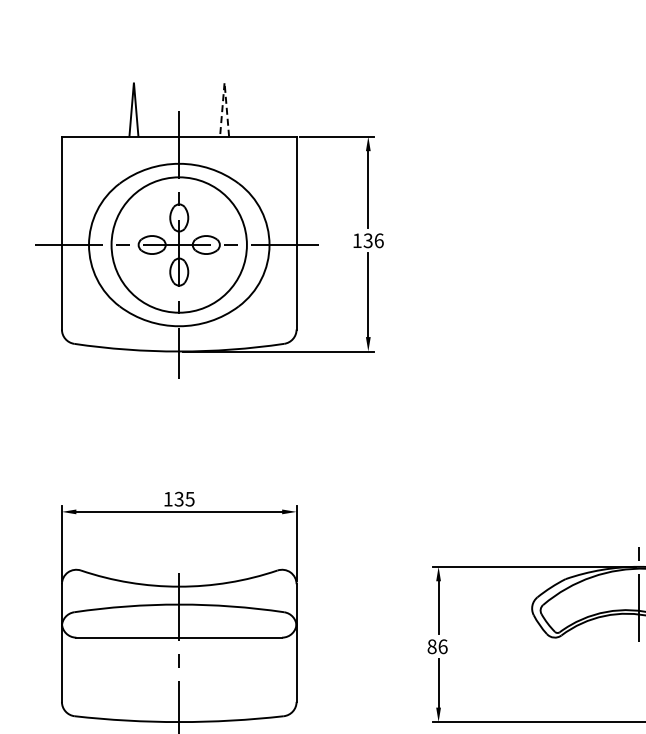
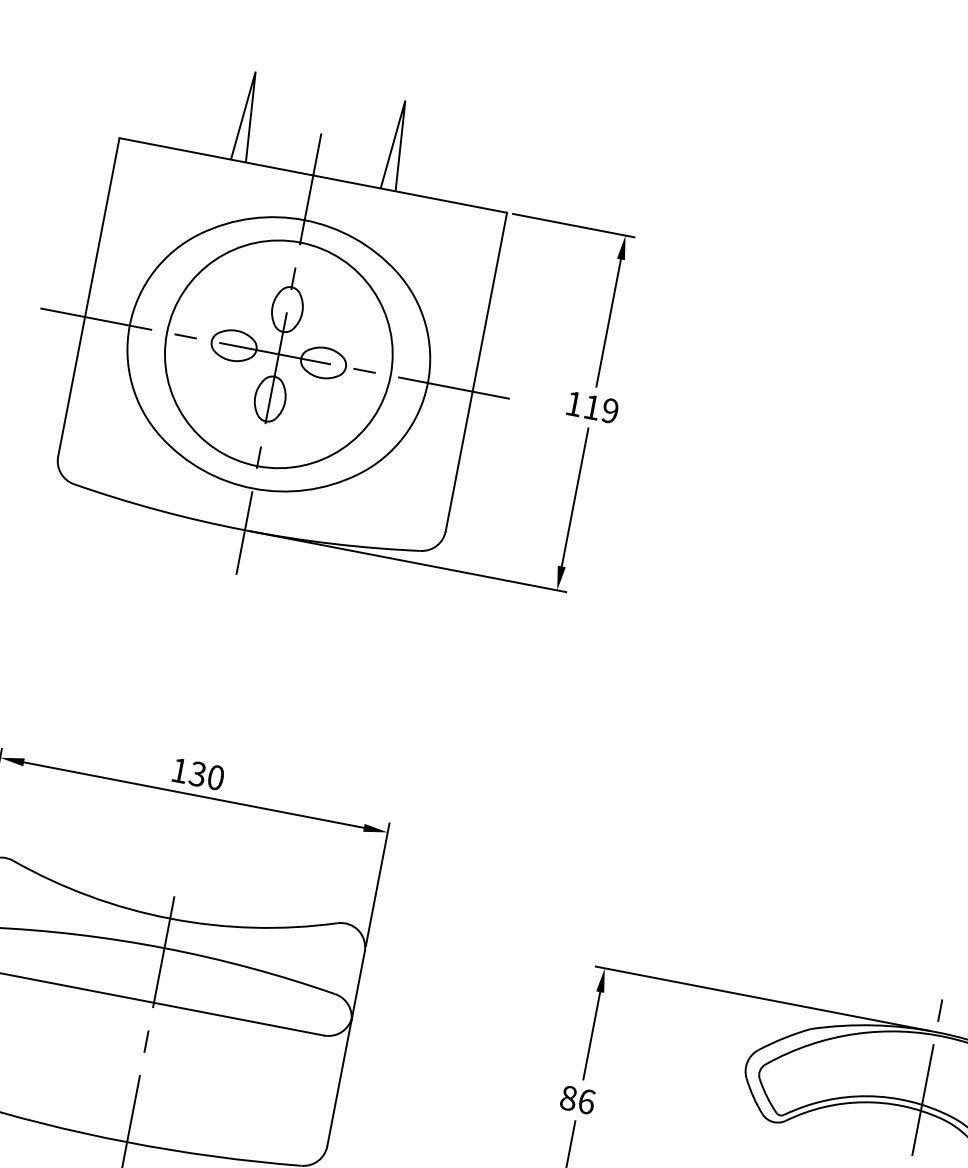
line: (224, 82) -> (405, 100), dashed -> solid
text: (373, 240) -> (601, 408), 136 -> 119
text: (189, 498) -> (215, 776), 135 -> 130

